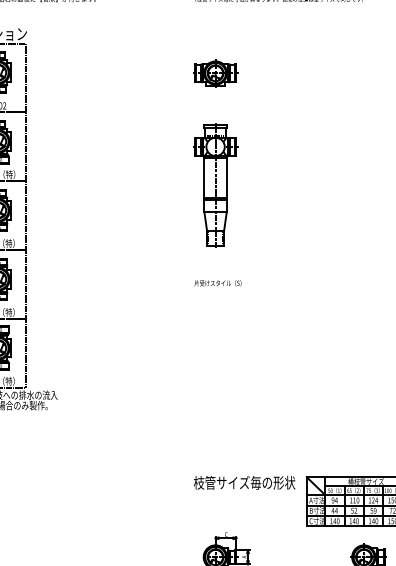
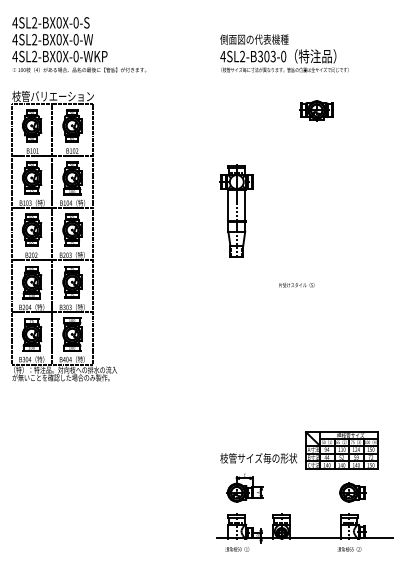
part: (215, 73) -> (316, 110), moved
text: (217, 282) -> (296, 284), moved
text: (244, 483) -> (258, 458), moved

